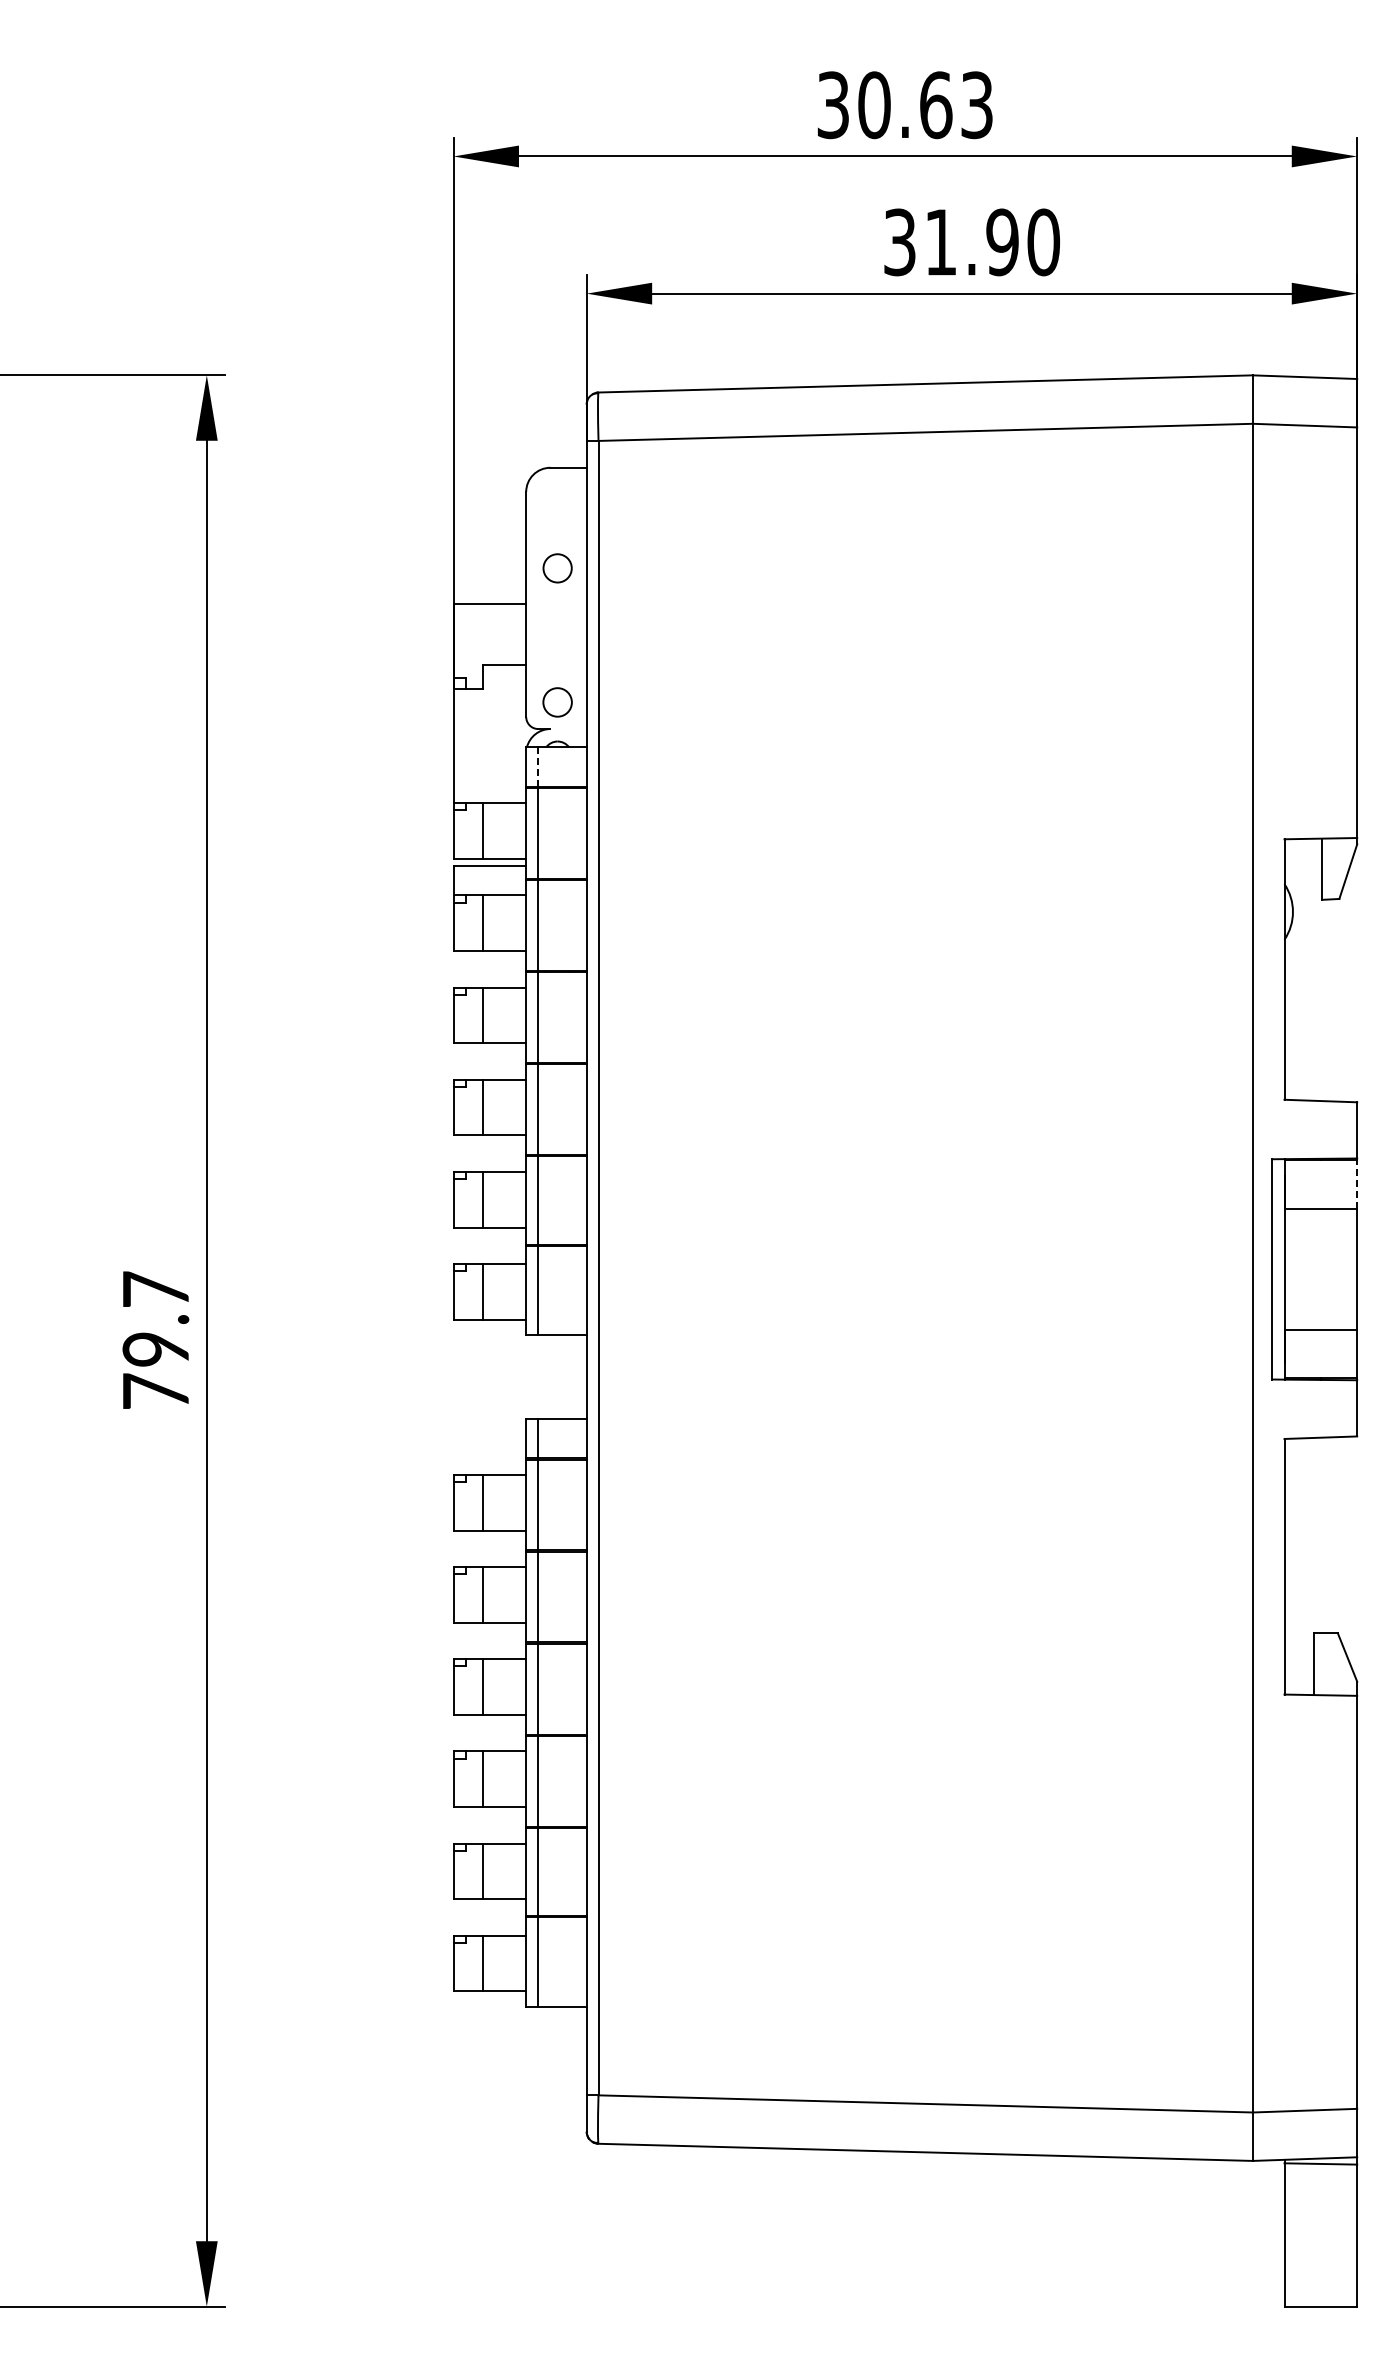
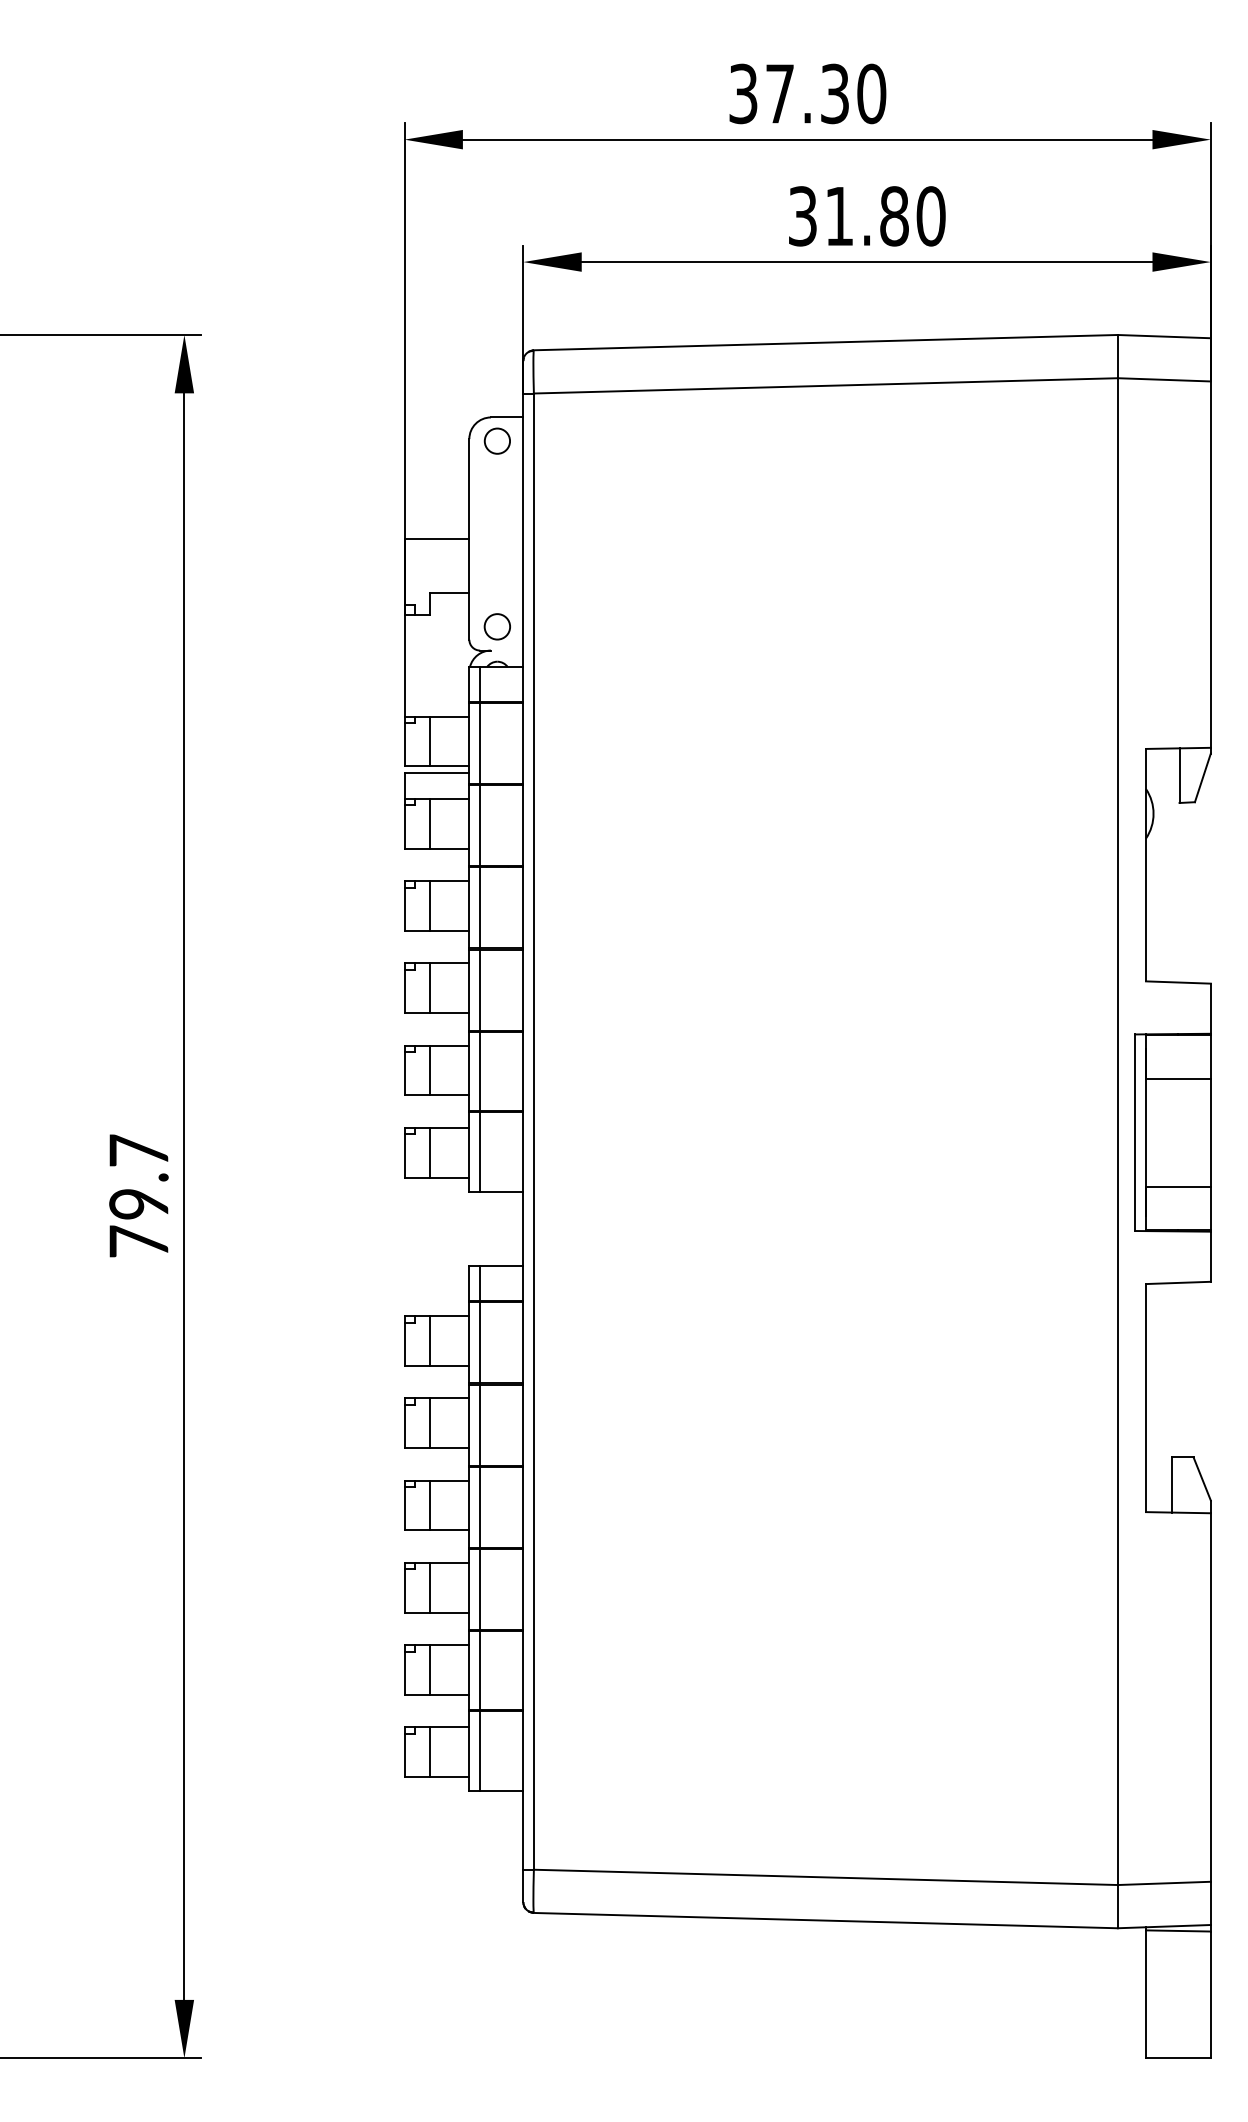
text: (925, 105) -> (825, 94), 30.63 -> 37.30
text: (1002, 242) -> (894, 216), 31.90 -> 31.80
circle: (557, 568) -> (497, 441), moved
line: (538, 767) -> (480, 684), dashed -> solid
line: (1357, 1184) -> (1211, 1056), dashed -> solid

